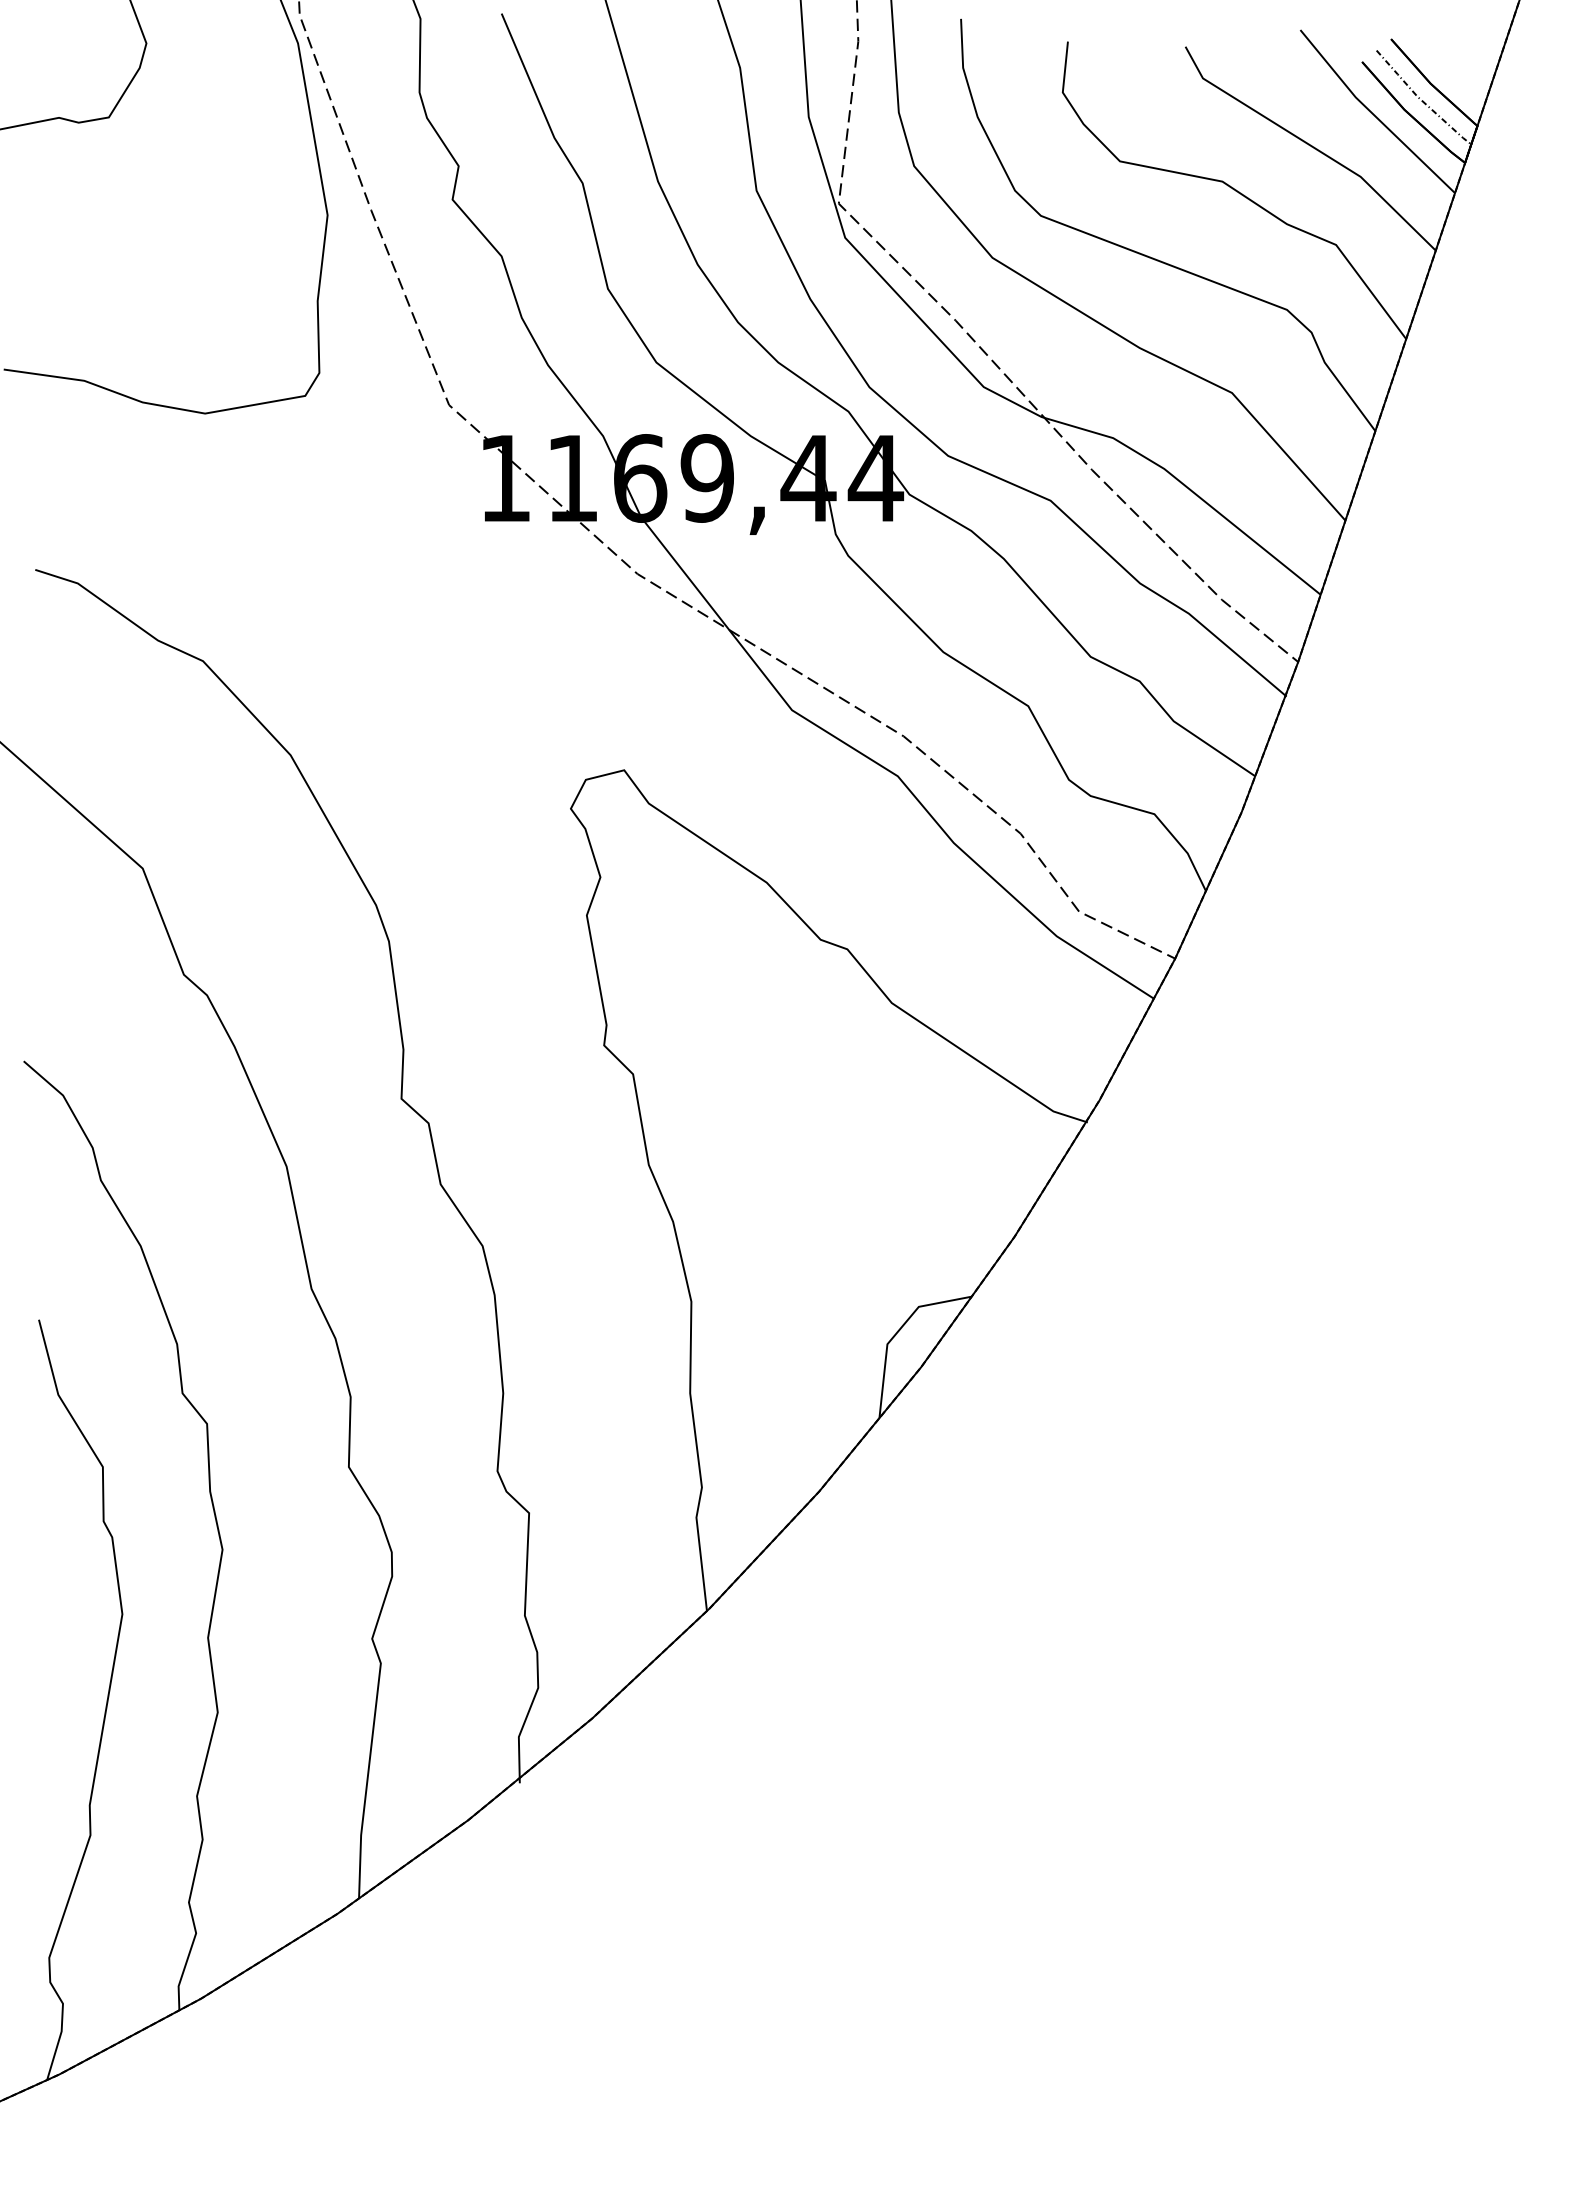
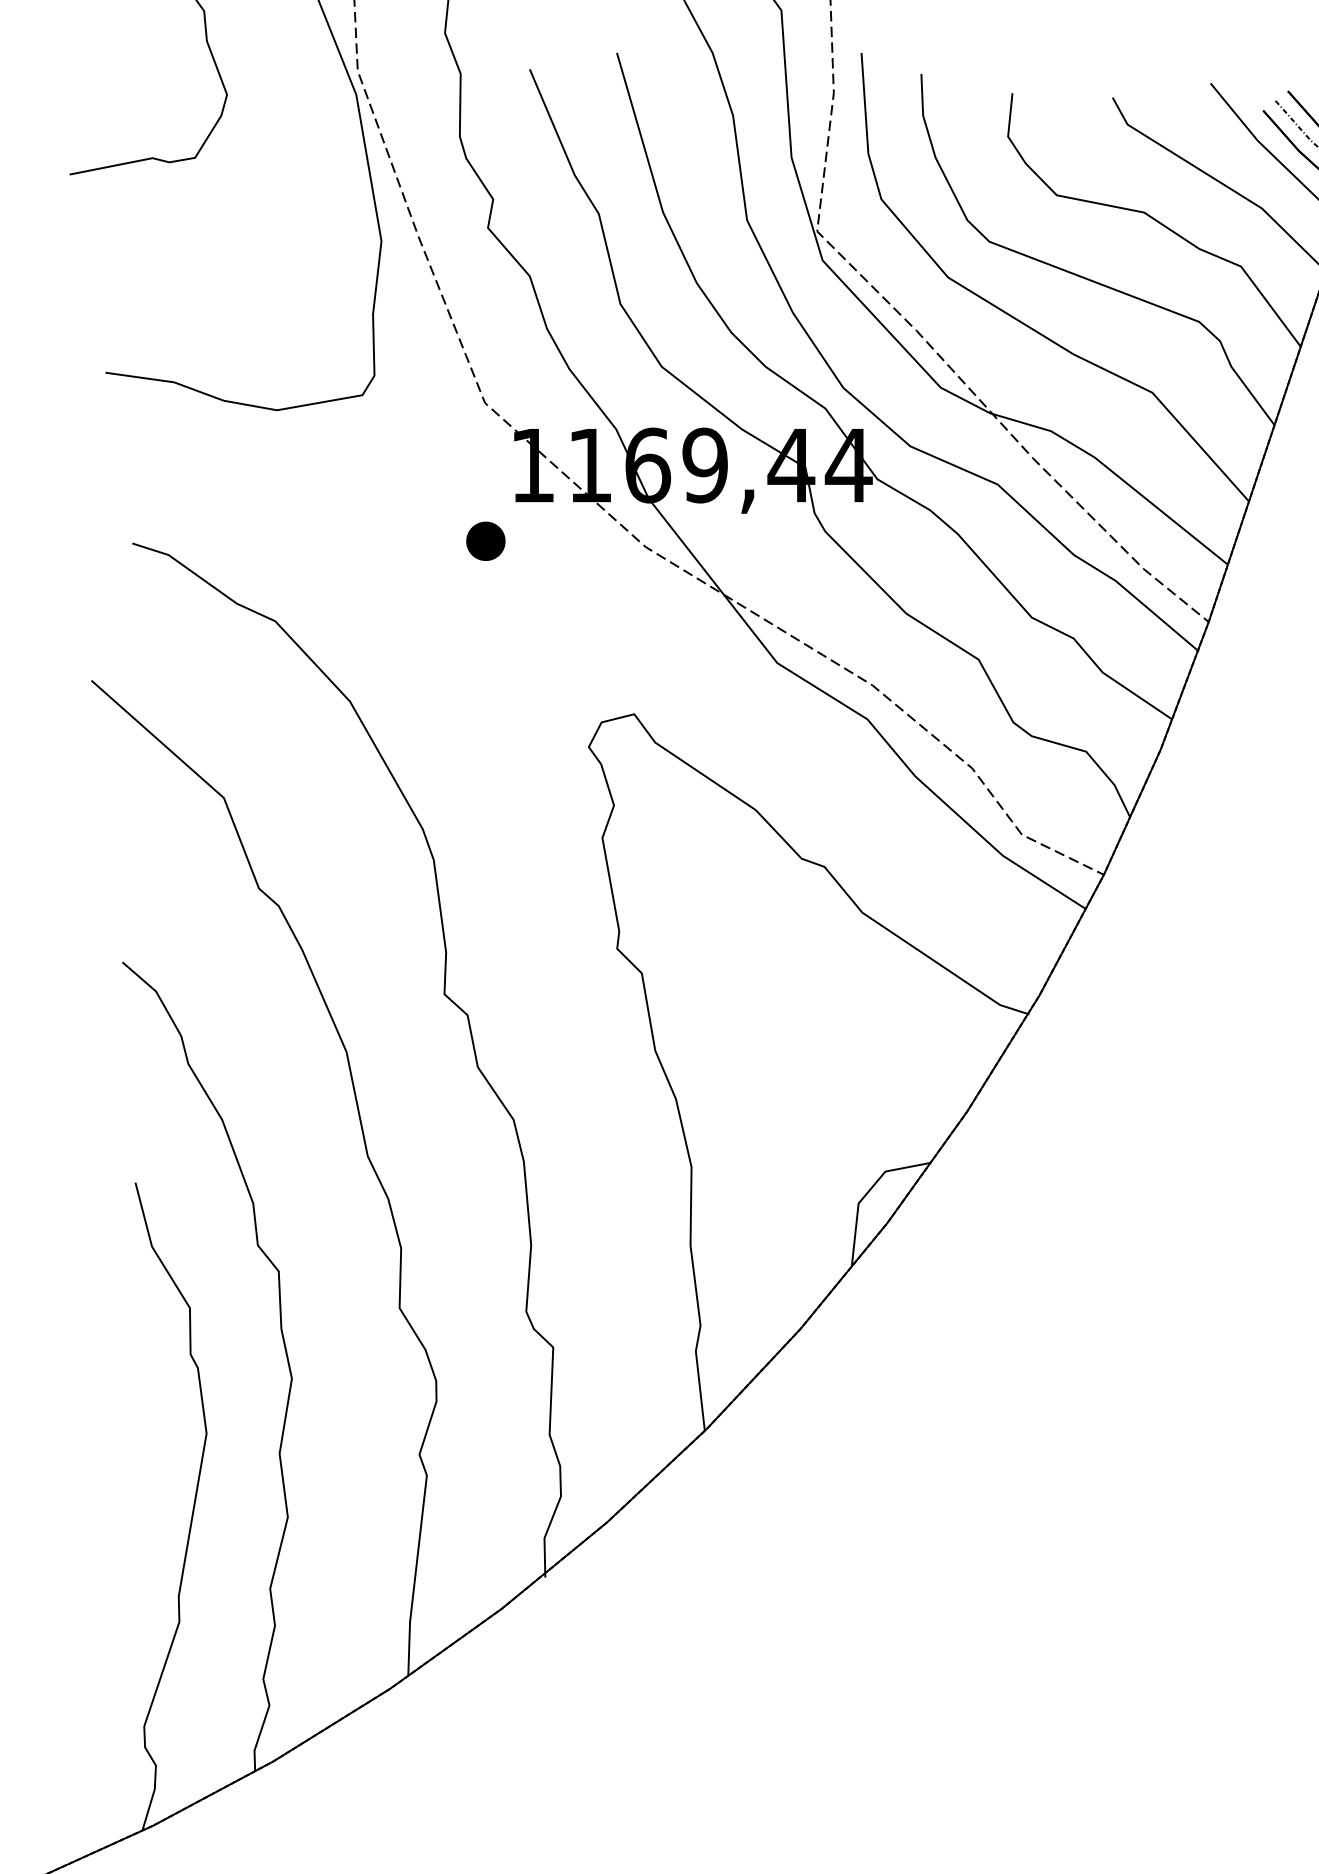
part: (450, 567) -> (486, 541), added

